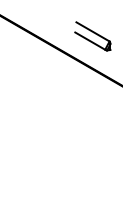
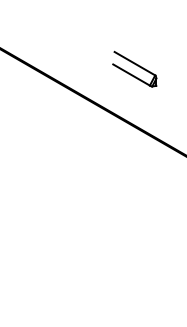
part: (92, 36) -> (134, 69), size x0.7

